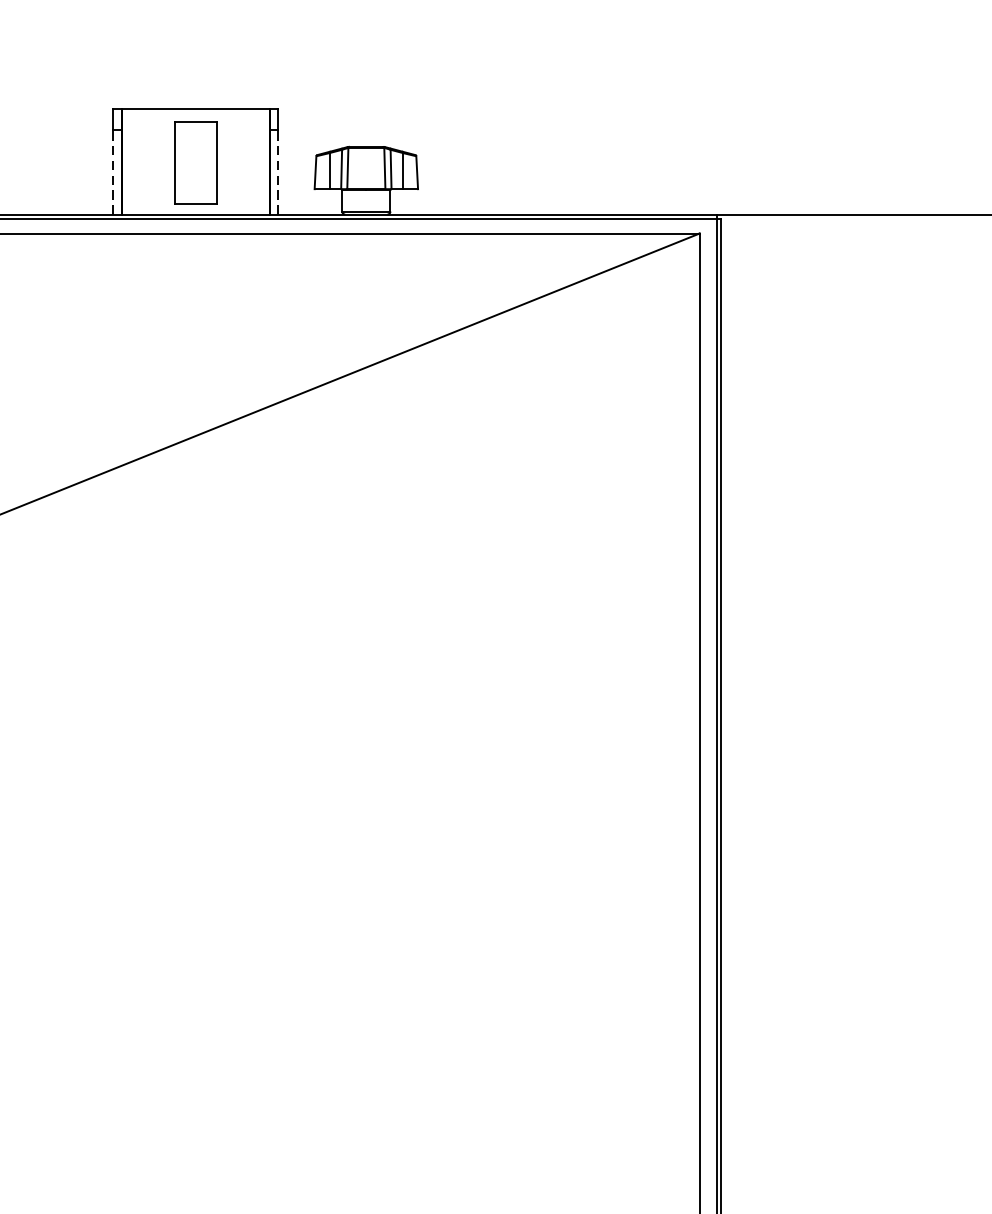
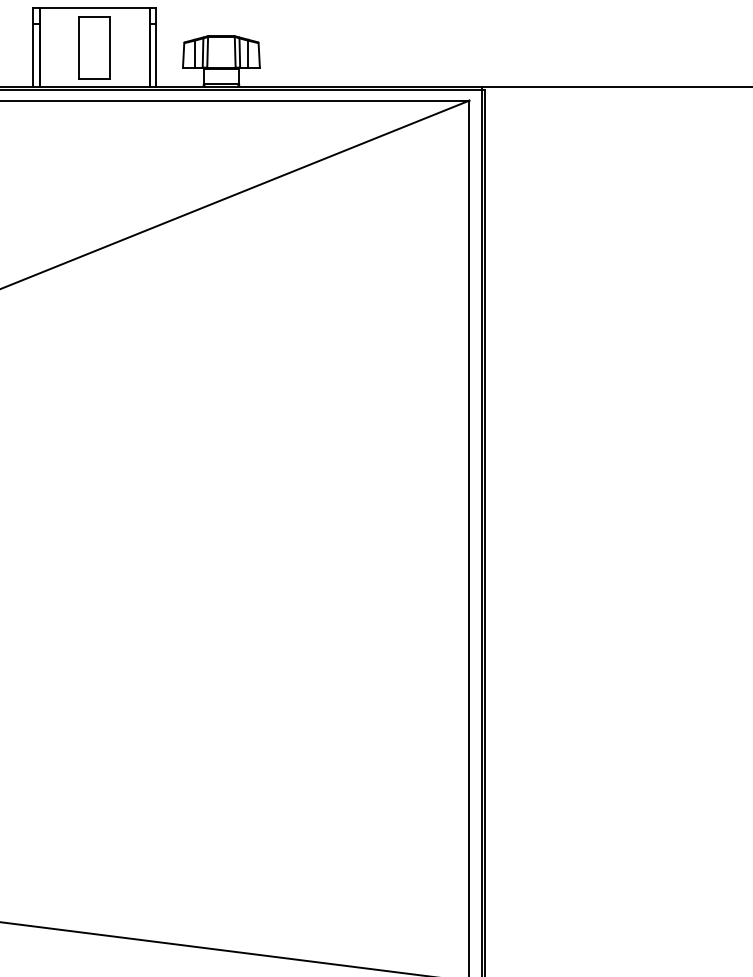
line: (113, 171) -> (33, 54), dashed -> solid
line: (277, 171) -> (155, 54), dashed -> solid

